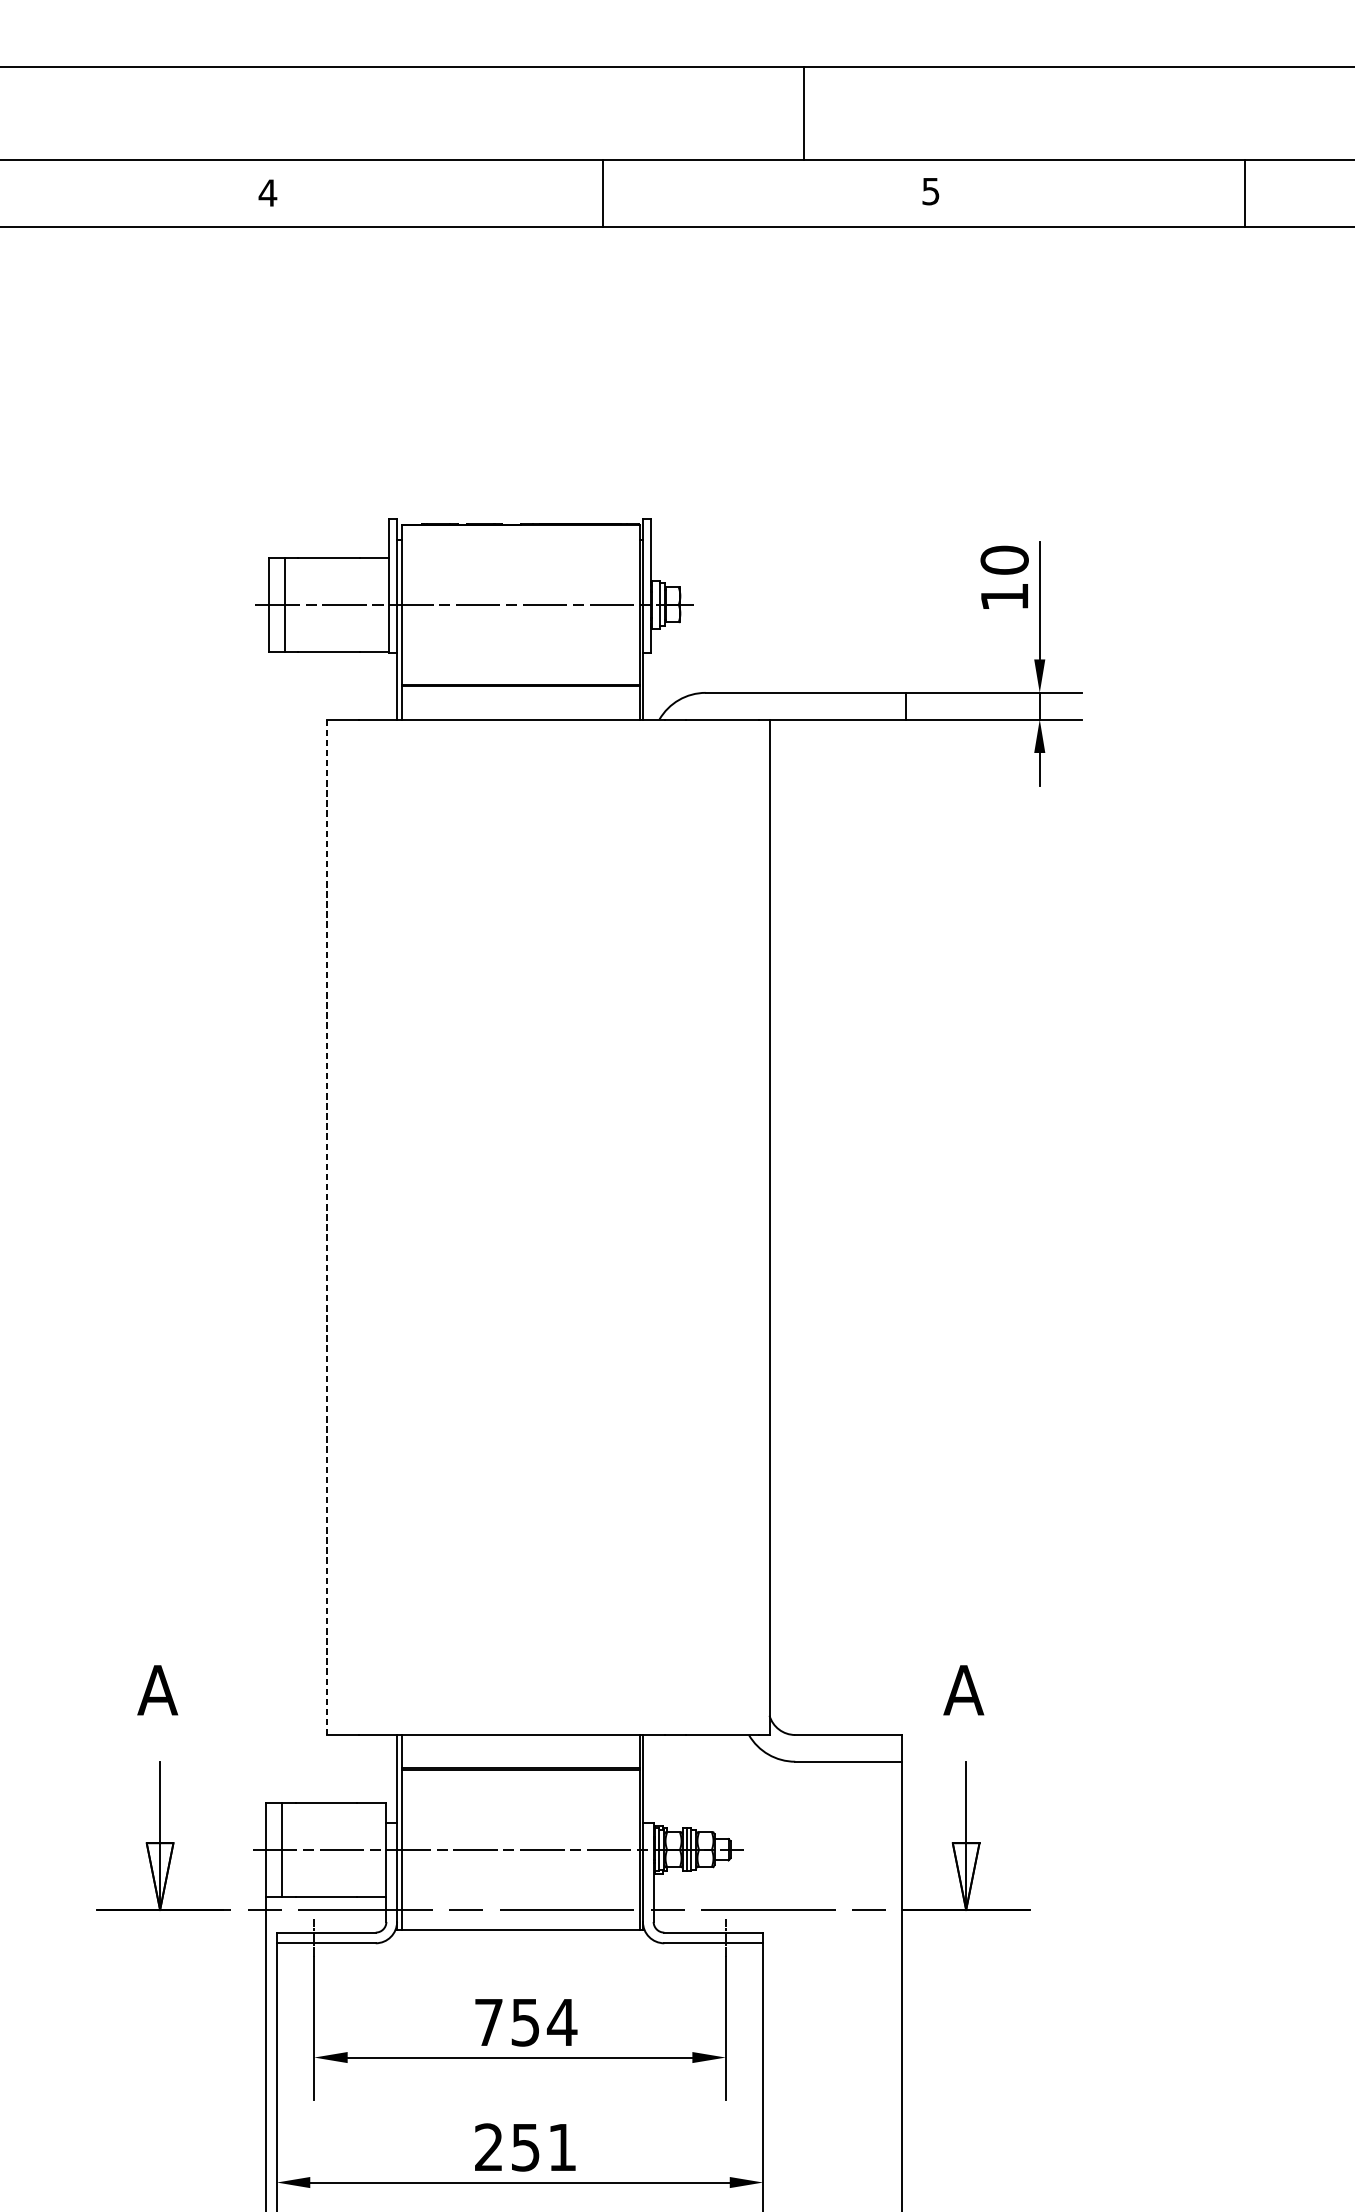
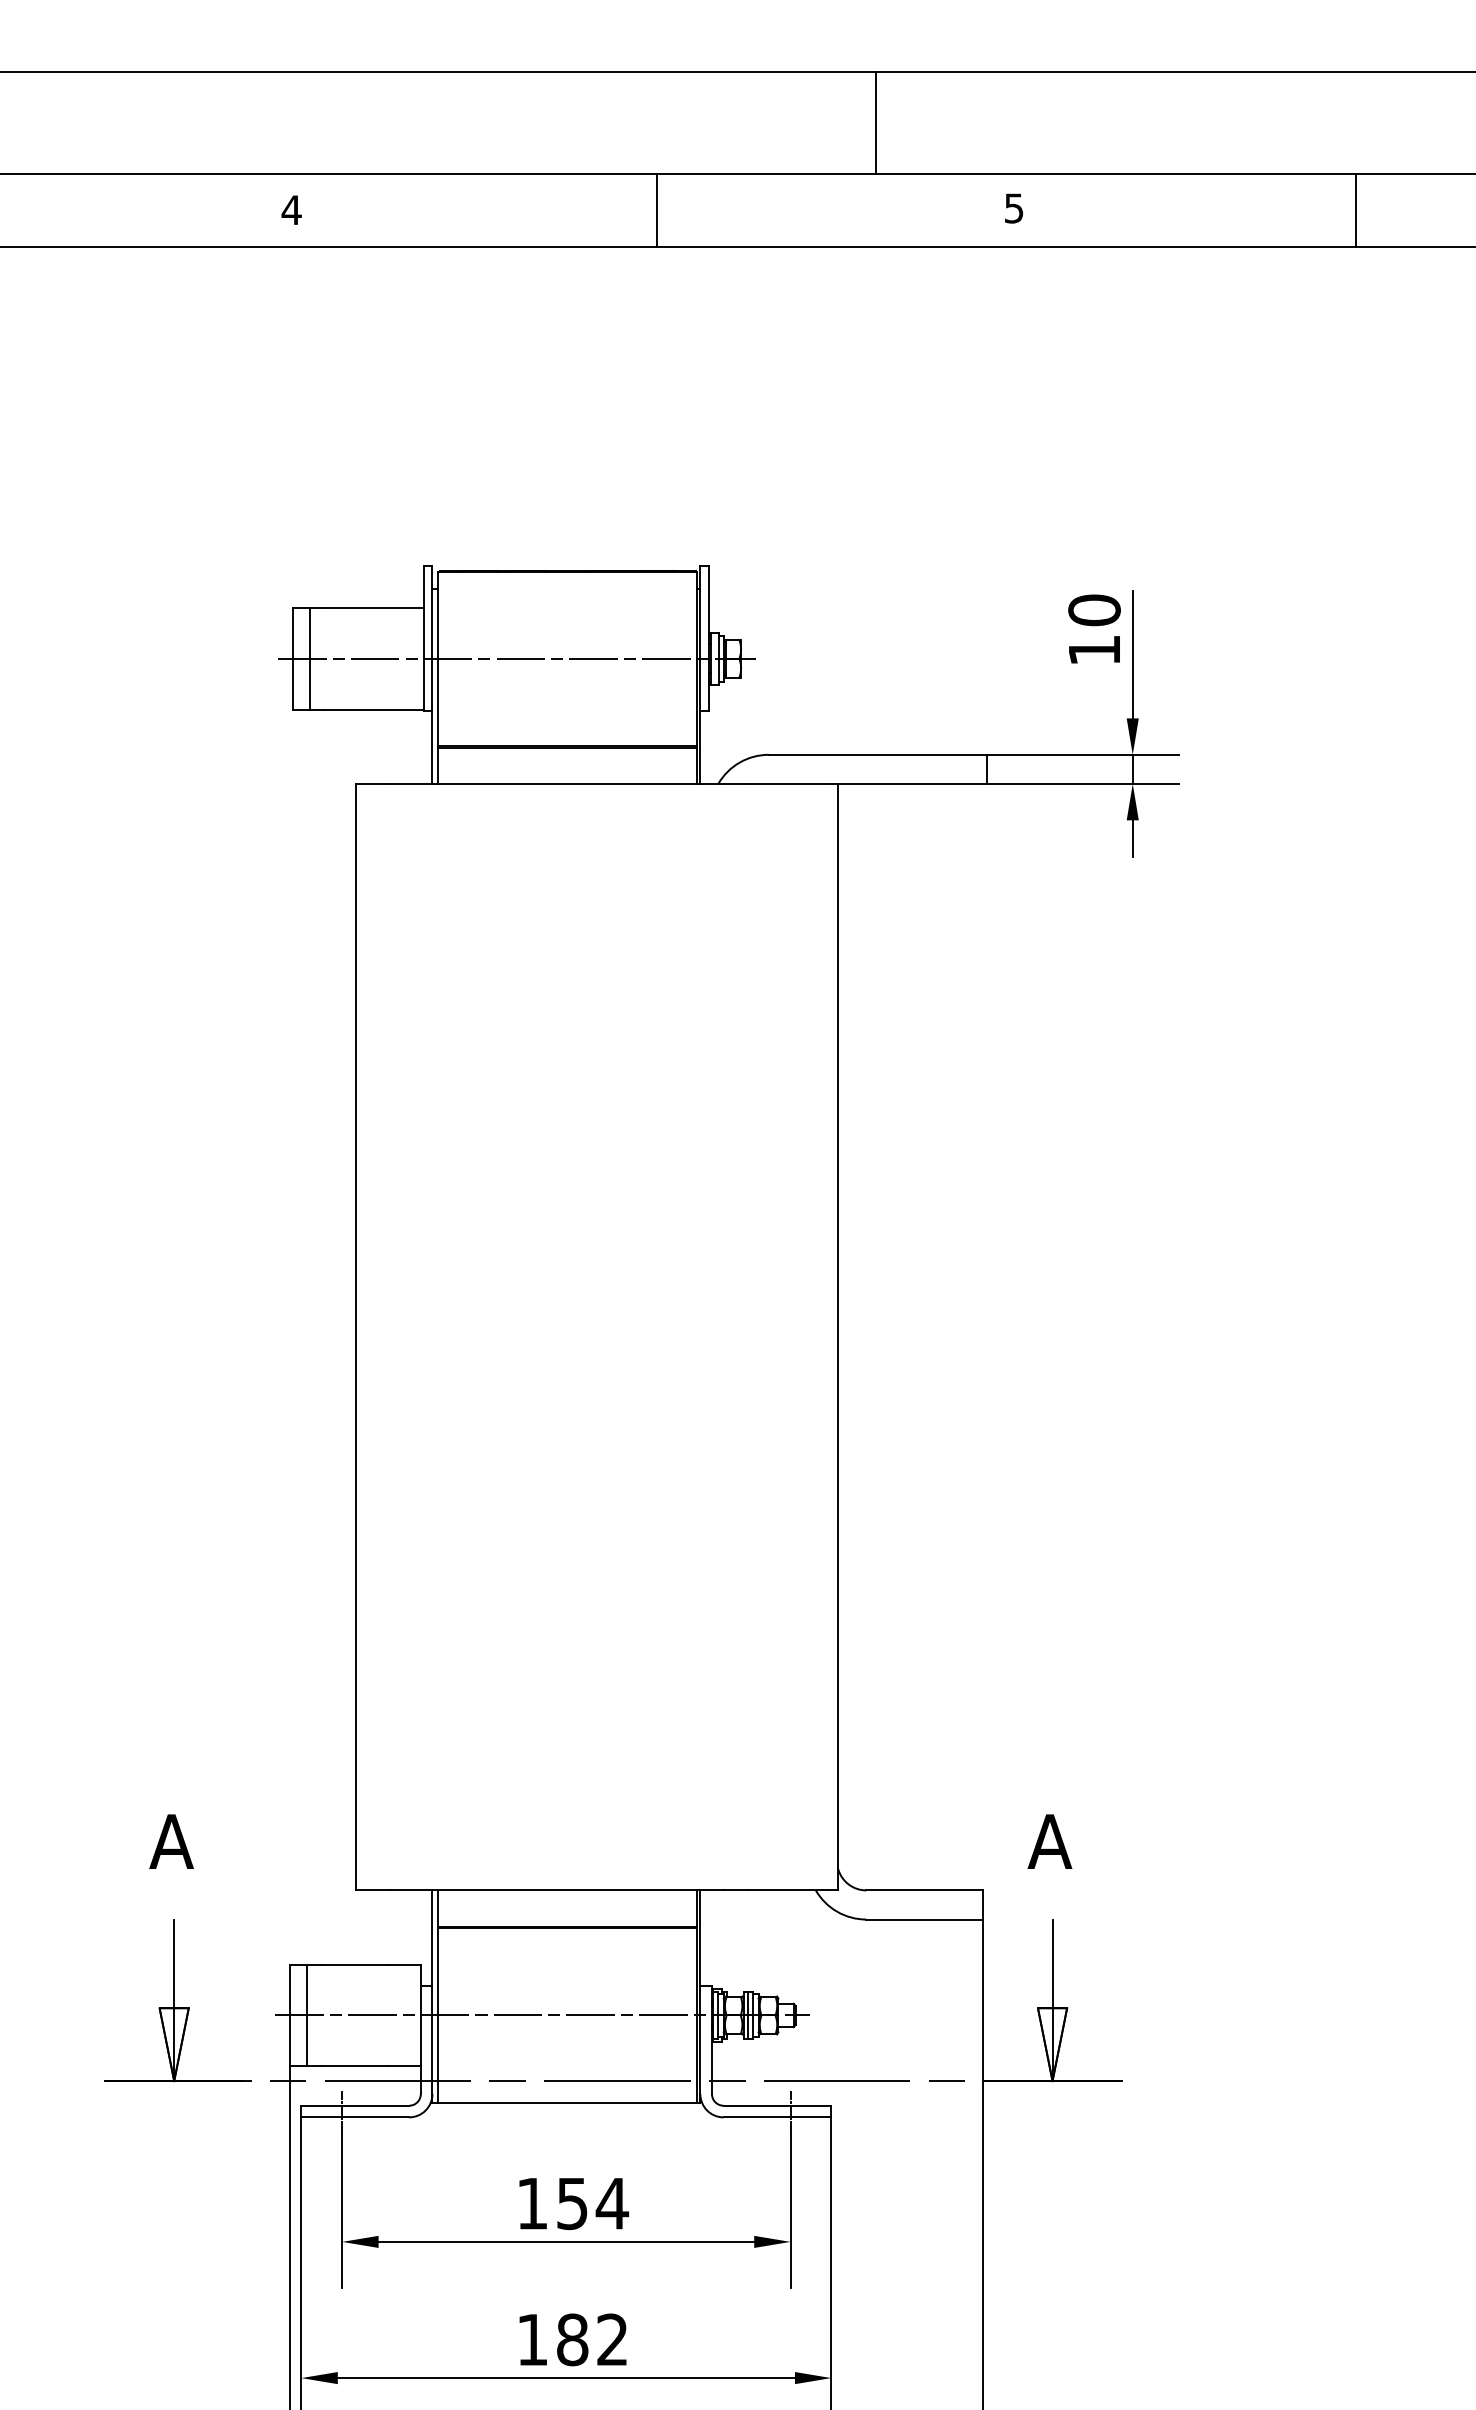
line: (326, 1227) -> (355, 1337), dashed -> solid
text: (488, 2022) -> (532, 2203), 754 -> 154
text: (524, 2147) -> (571, 2339), 251 -> 182

